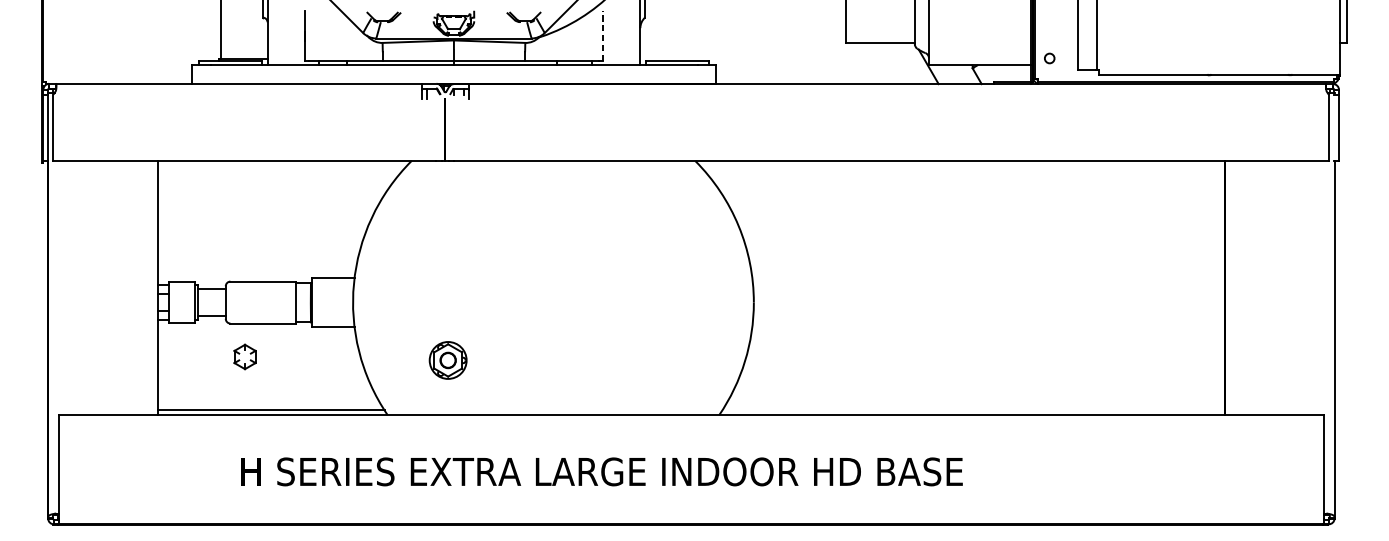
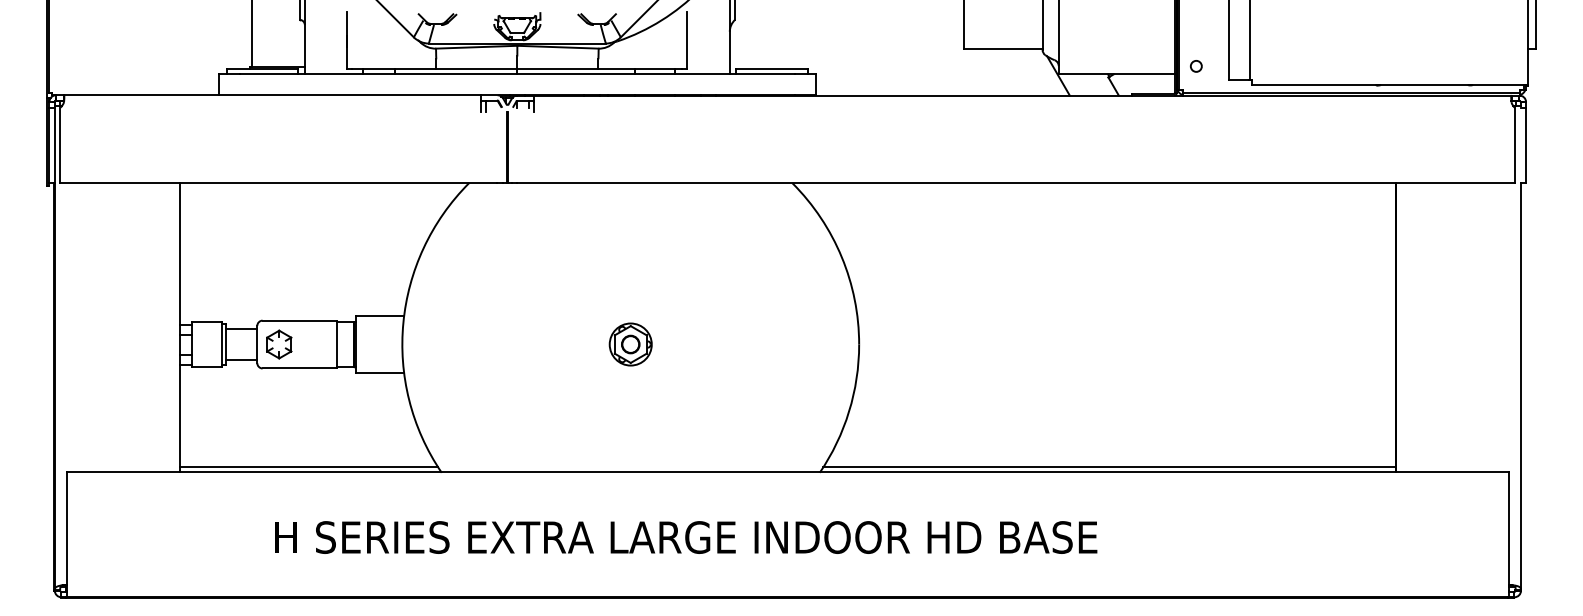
line: (603, 35) -> (687, 40), dashed -> solid
part: (245, 356) -> (279, 344), moved
part: (447, 360) -> (630, 344), moved
line: (973, 410) -> (1109, 467), added

